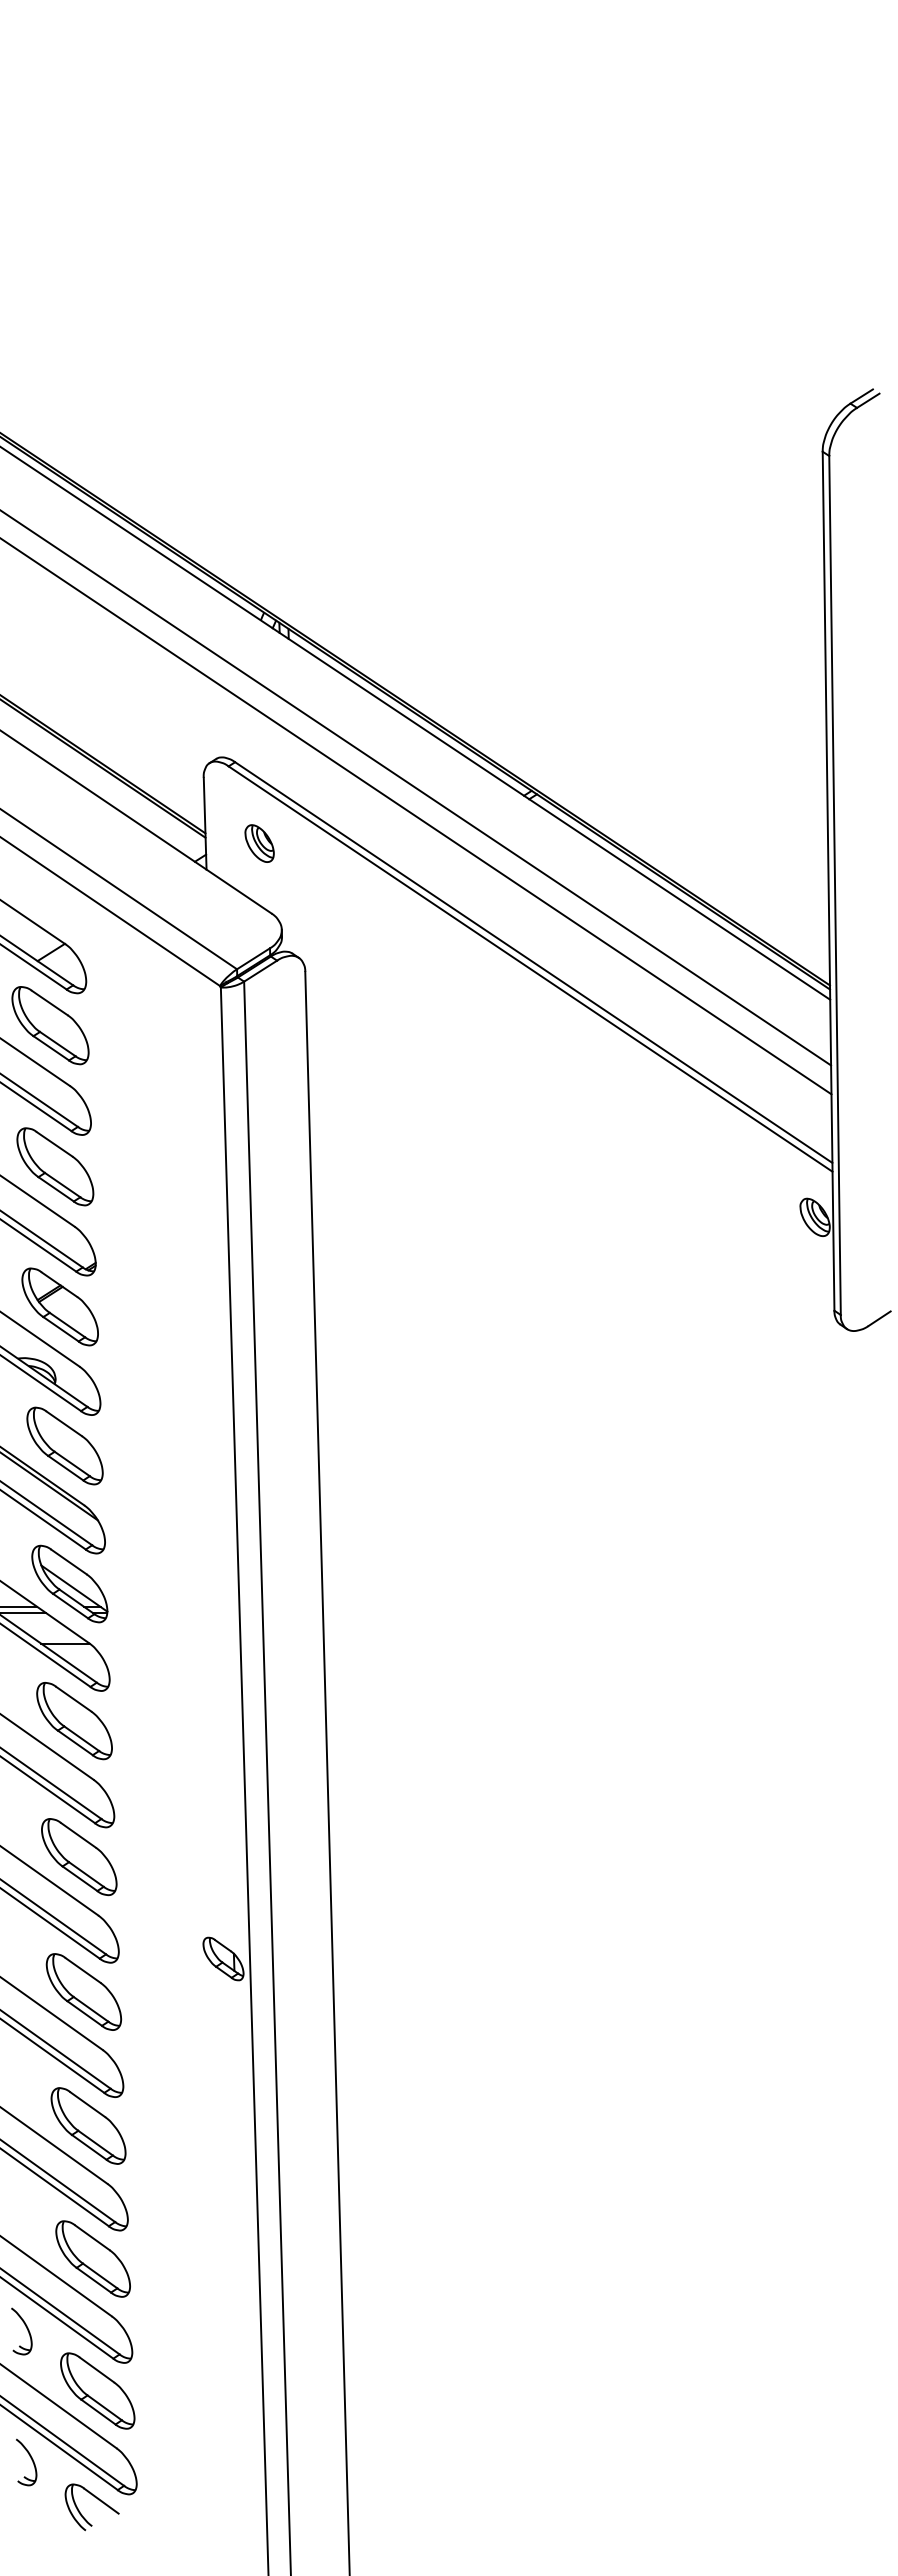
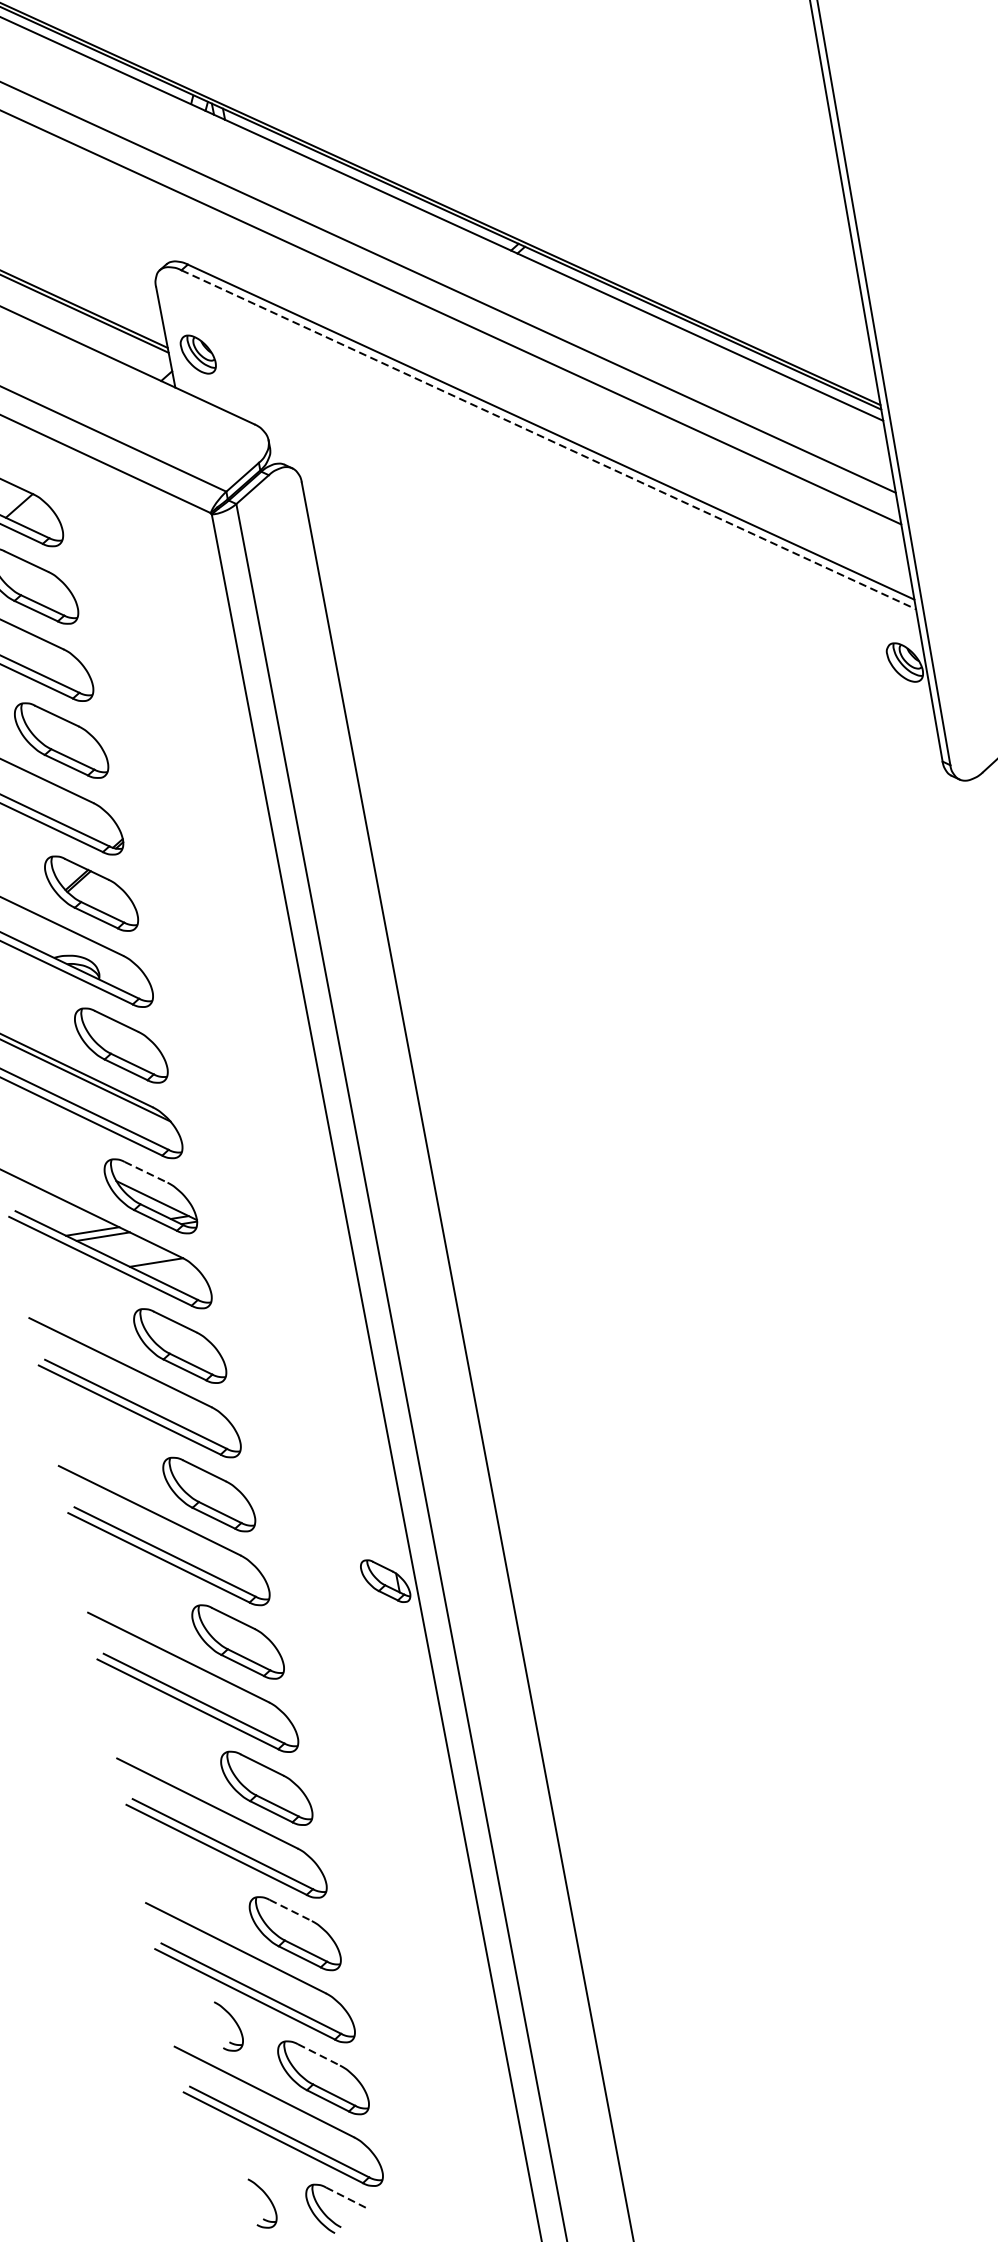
part: (259, 843) -> (198, 354), moved
line: (530, 969) -> (548, 440), solid -> dashed
line: (69, 1562) -> (146, 1172), solid -> dashed
line: (92, 2238) -> (290, 1911), solid -> dashed
line: (97, 2370) -> (319, 2055), solid -> dashed
part: (26, 2462) -> (263, 2202), moved
line: (101, 2501) -> (347, 2198), solid -> dashed

